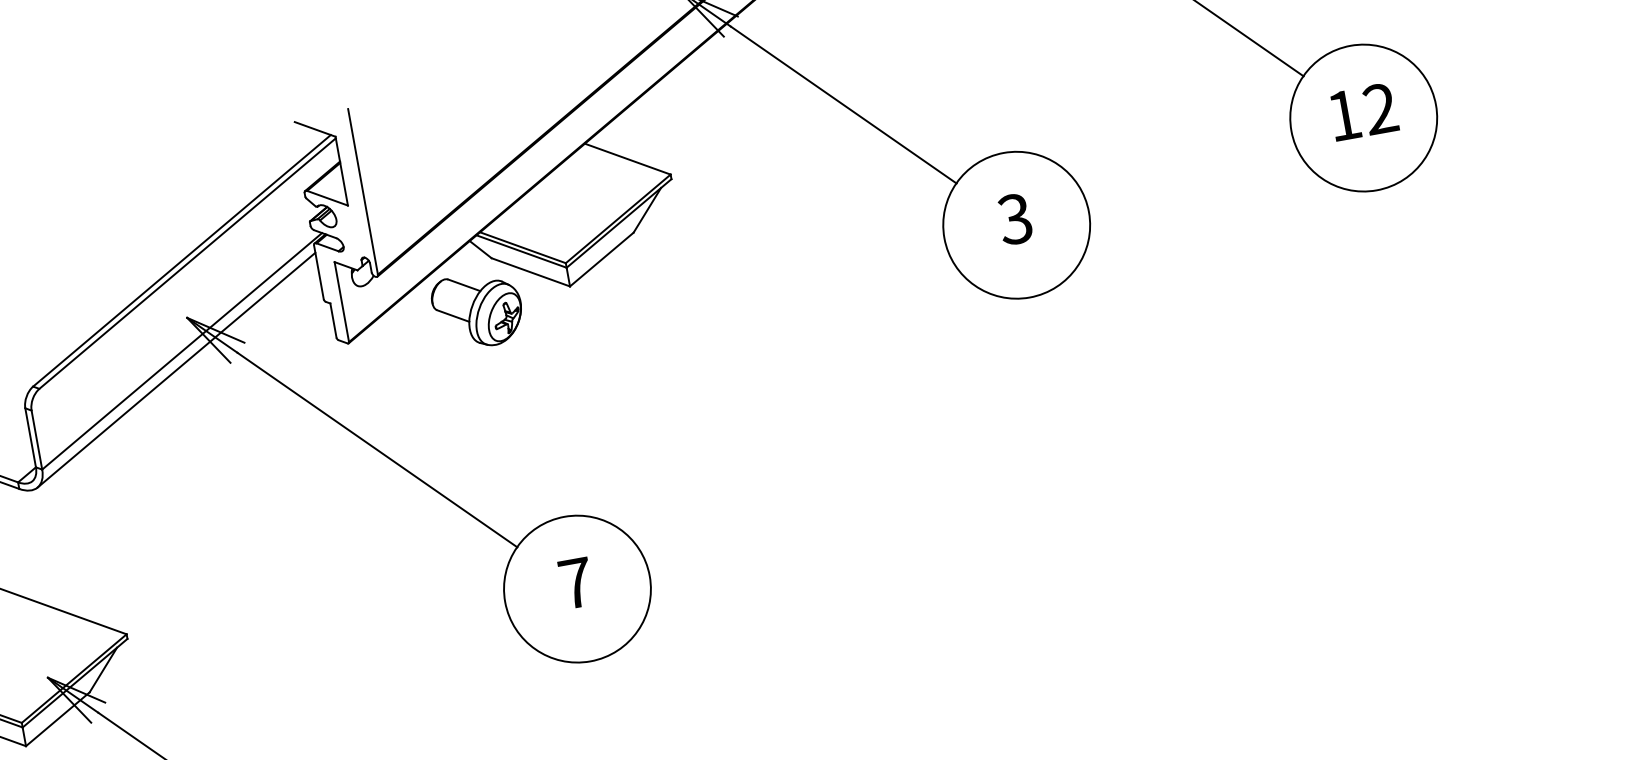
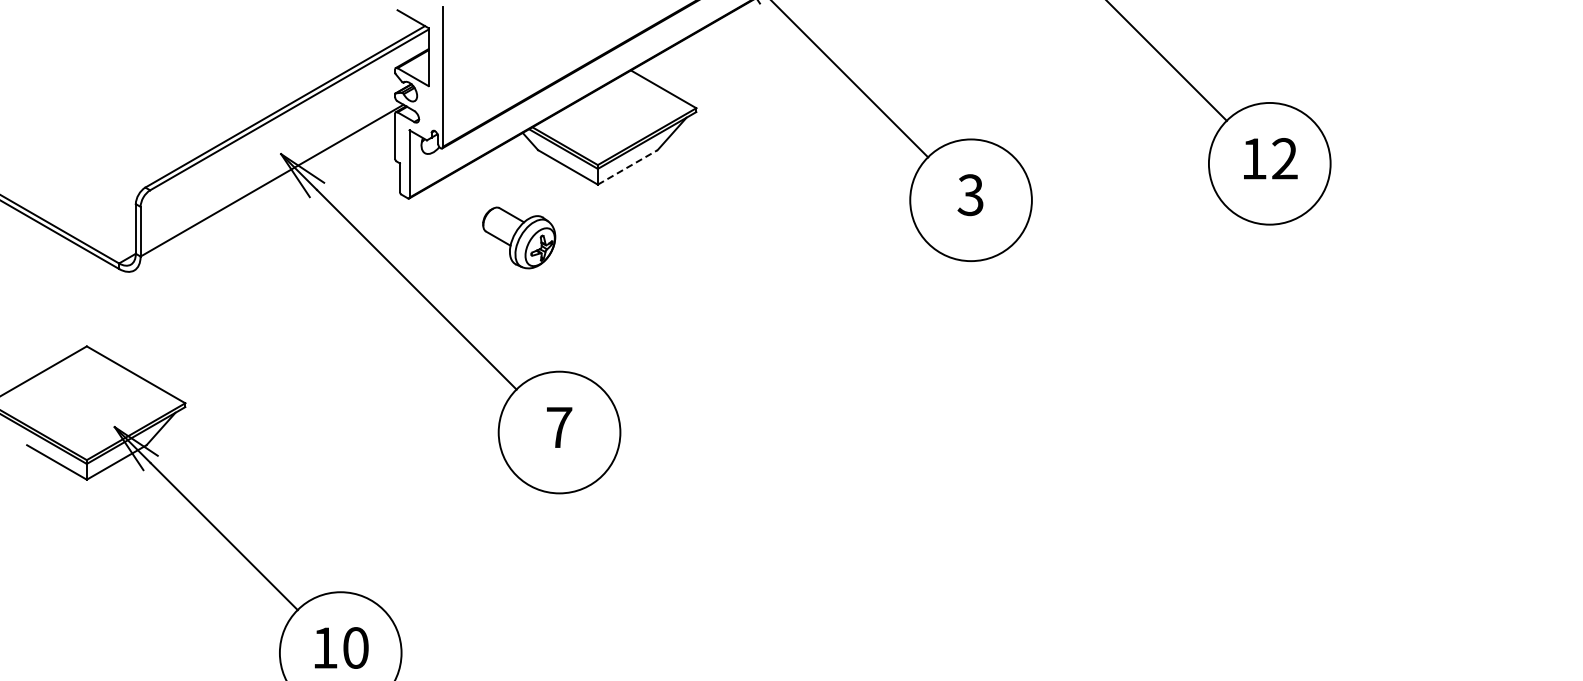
line: (602, 259) -> (628, 167), solid -> dashed
part: (478, 310) -> (519, 237), moved
line: (176, 369) -> (264, 194), removed

